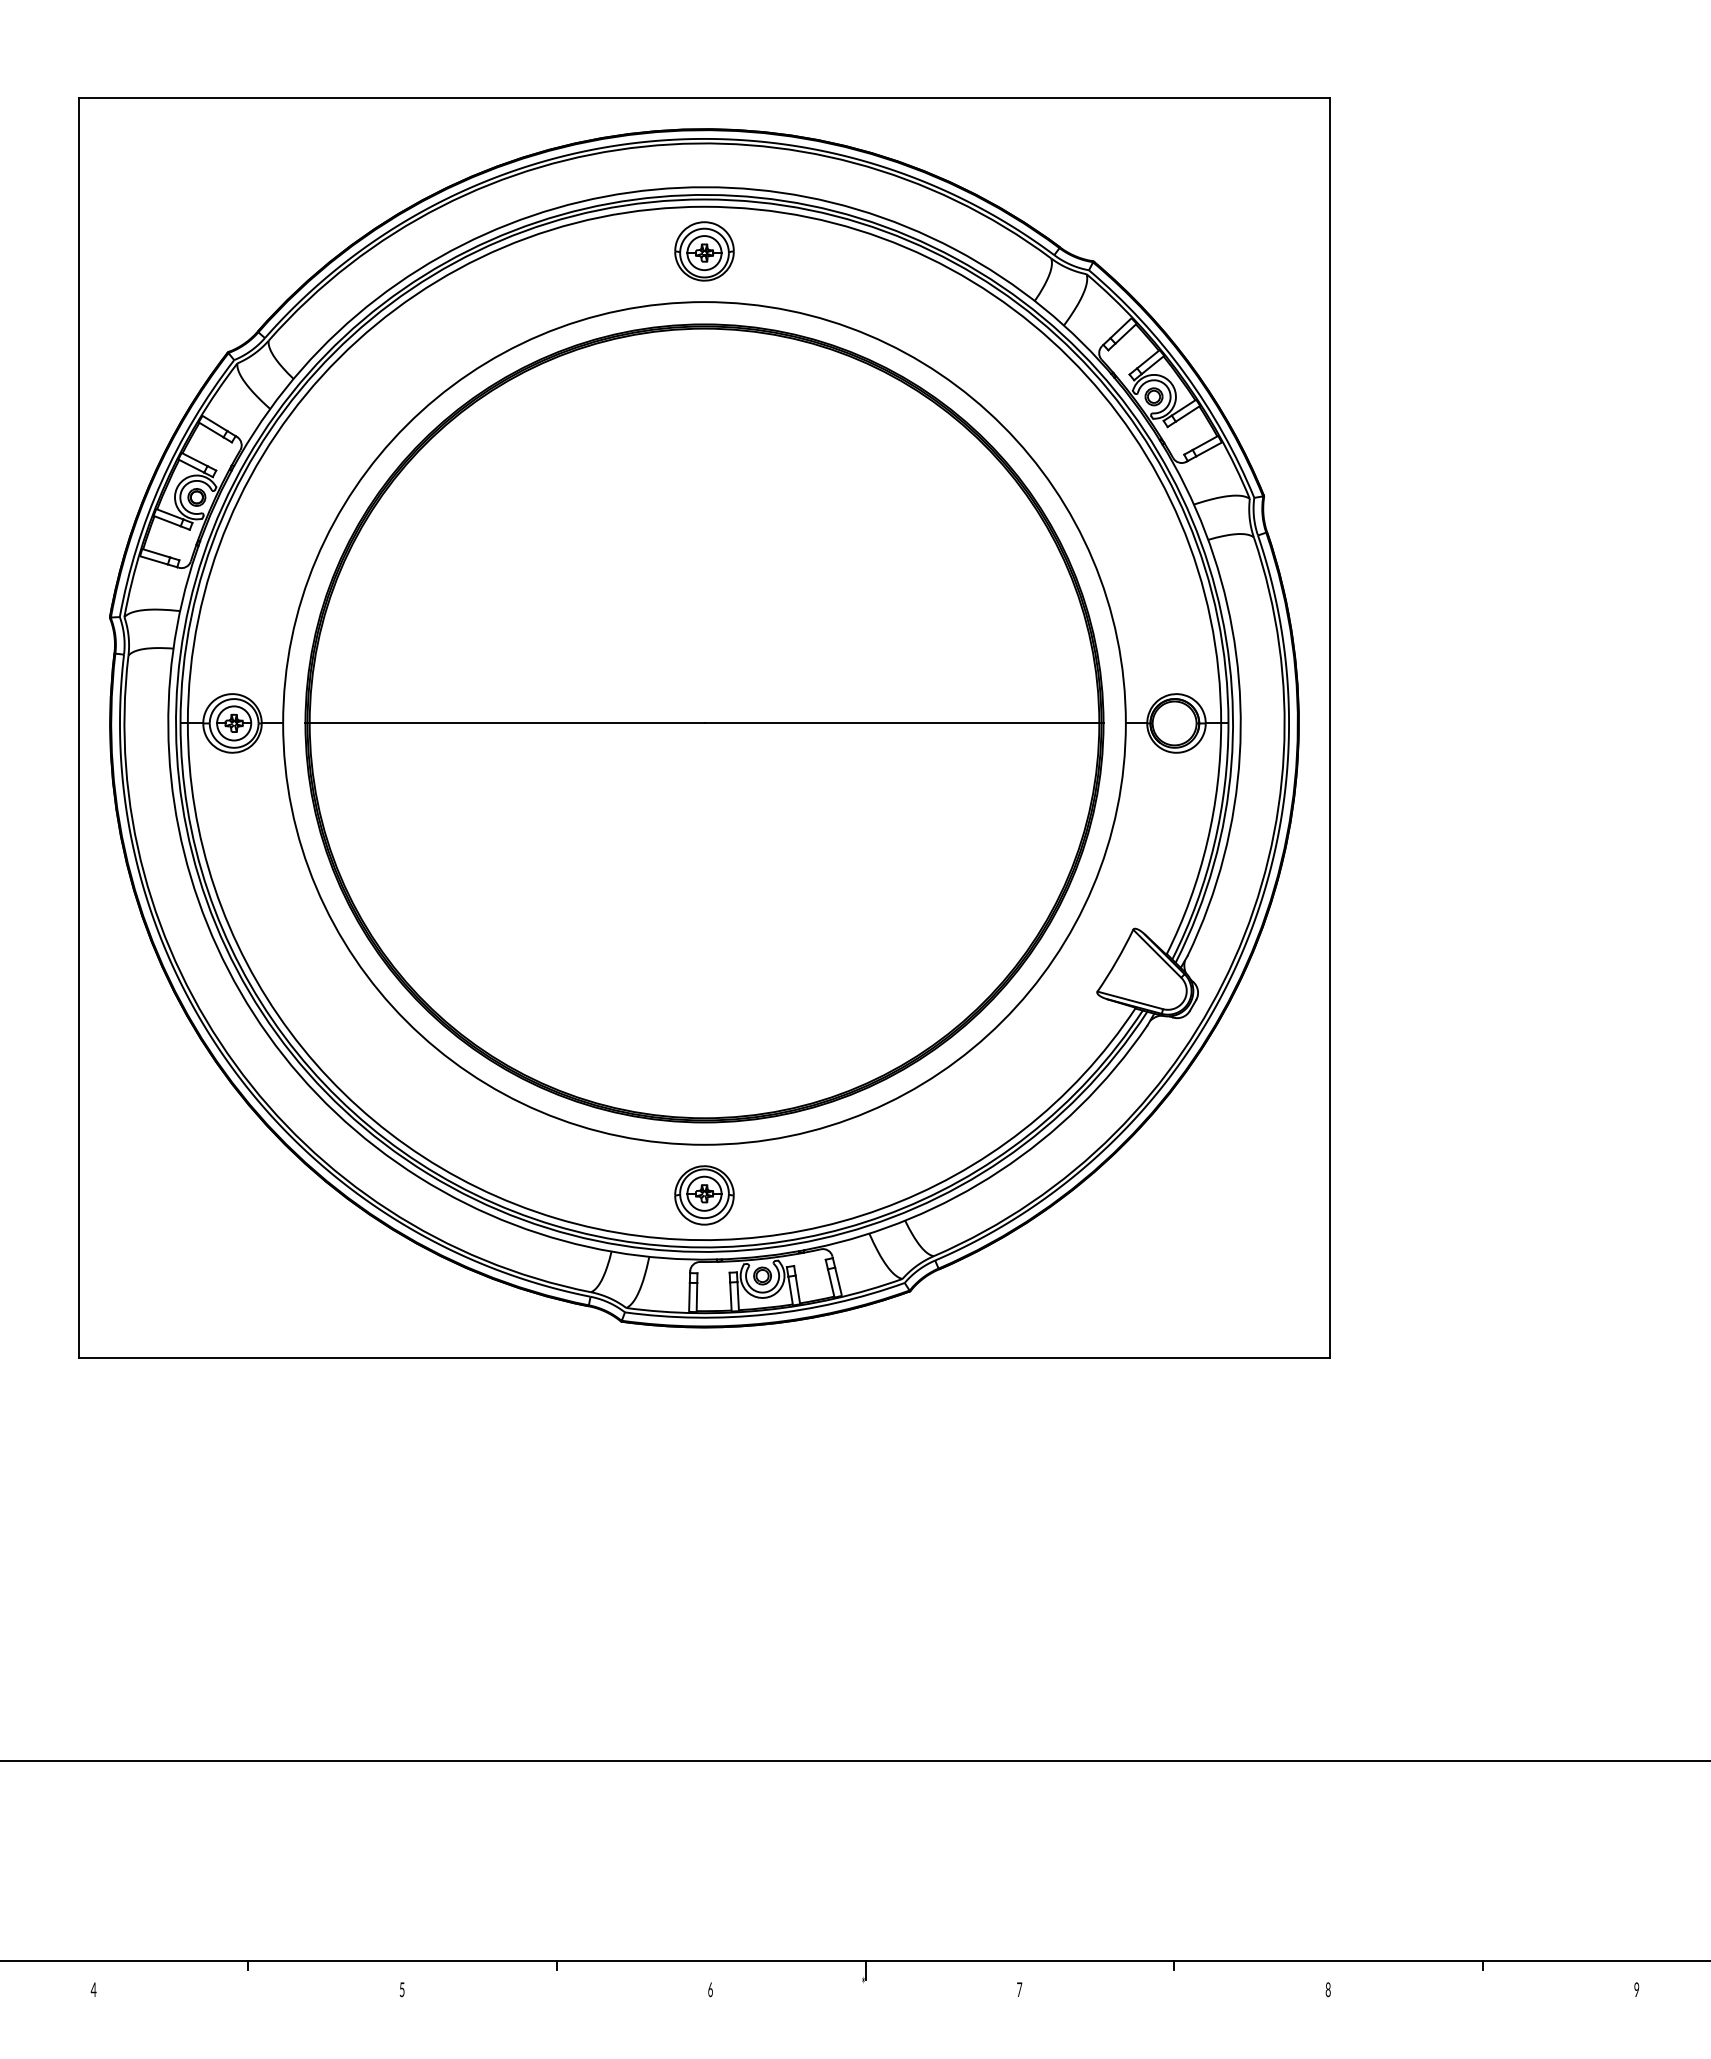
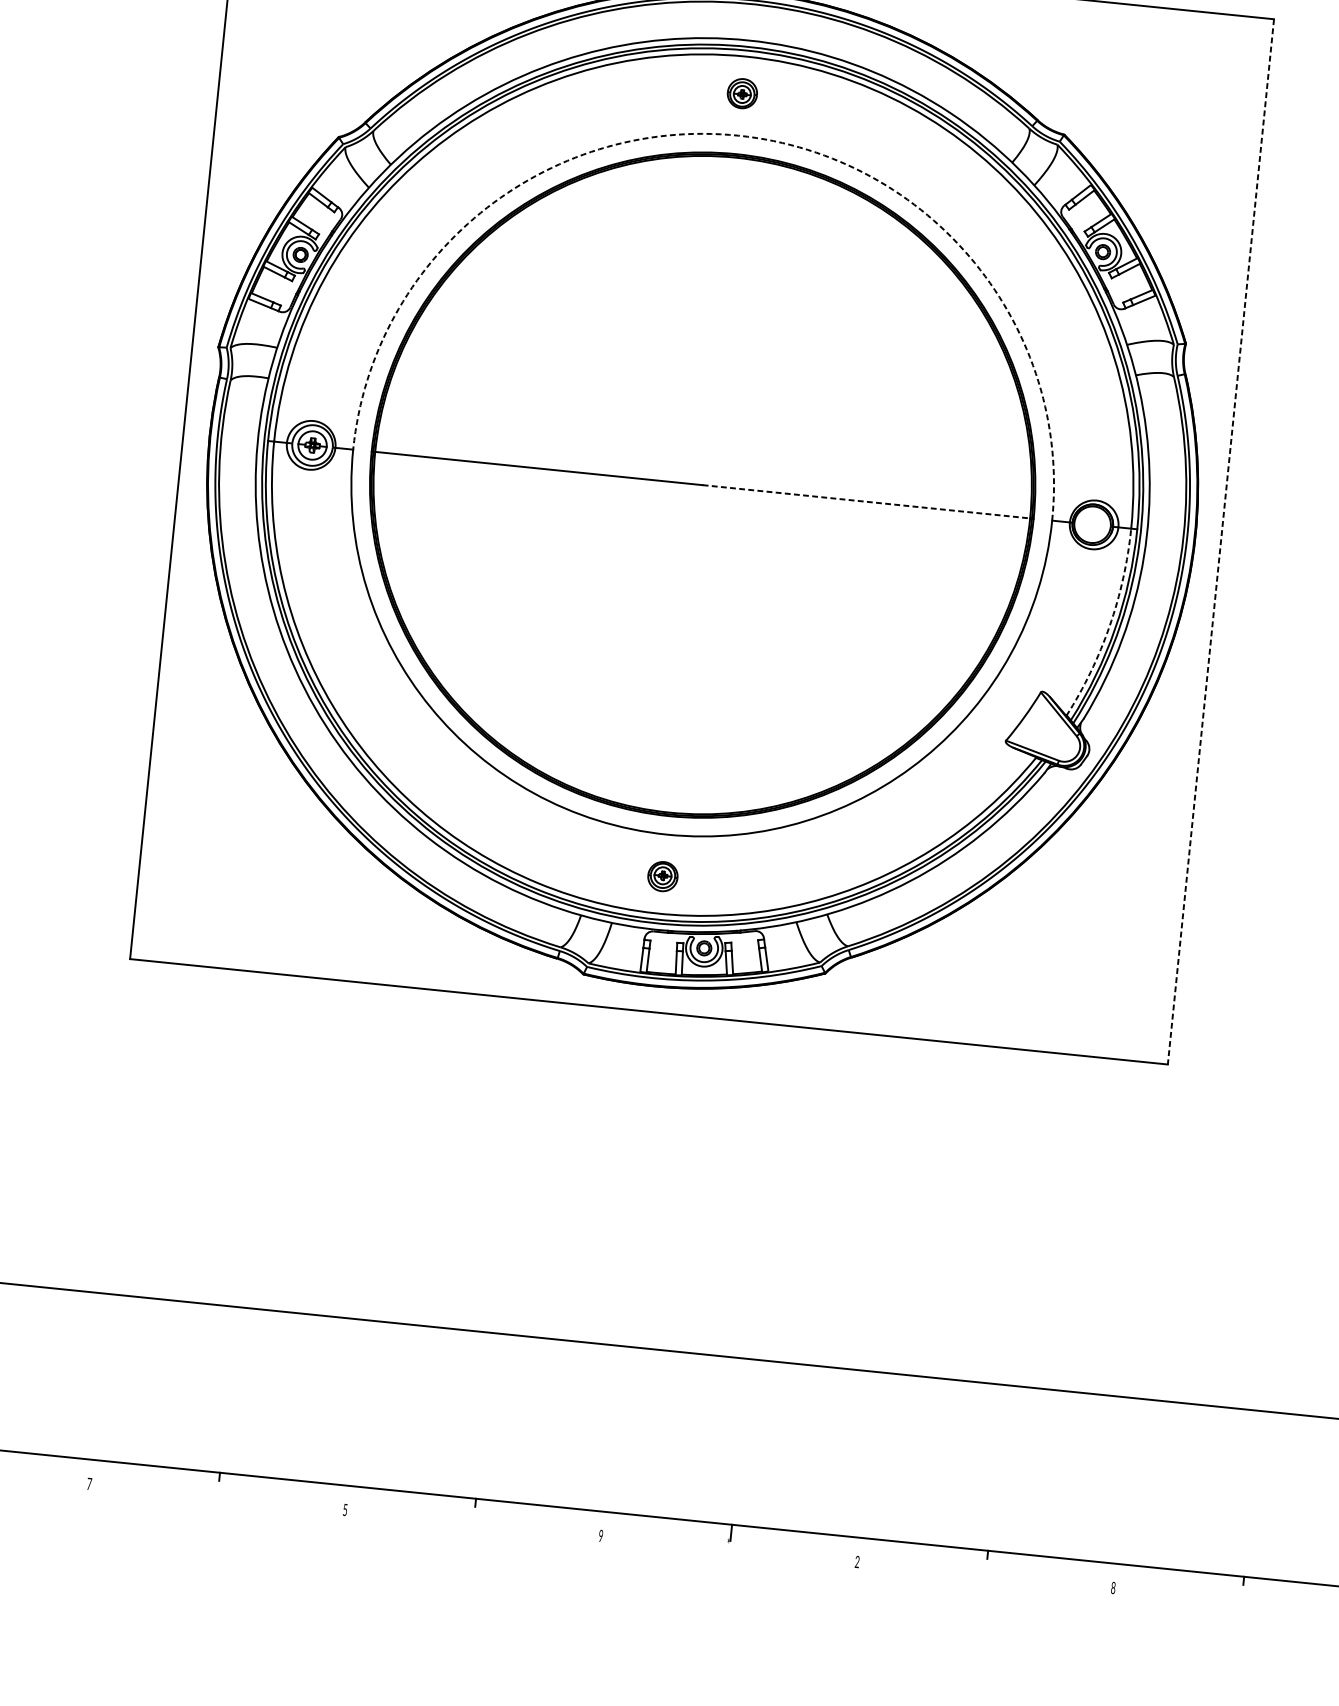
part: (704, 251) -> (742, 93), size x0.6
arc: (704, 302) -> (738, 136), solid -> dashed
line: (902, 723) -> (866, 501), solid -> dashed
line: (1329, 728) -> (1220, 541), solid -> dashed
arc: (1207, 842) -> (1109, 626), solid -> dashed
part: (704, 1195) -> (662, 876), size x0.6
text: (93, 1989) -> (89, 1483), 4 -> 7
text: (710, 1989) -> (600, 1535), 6 -> 9
text: (1019, 1989) -> (857, 1561), 7 -> 2

